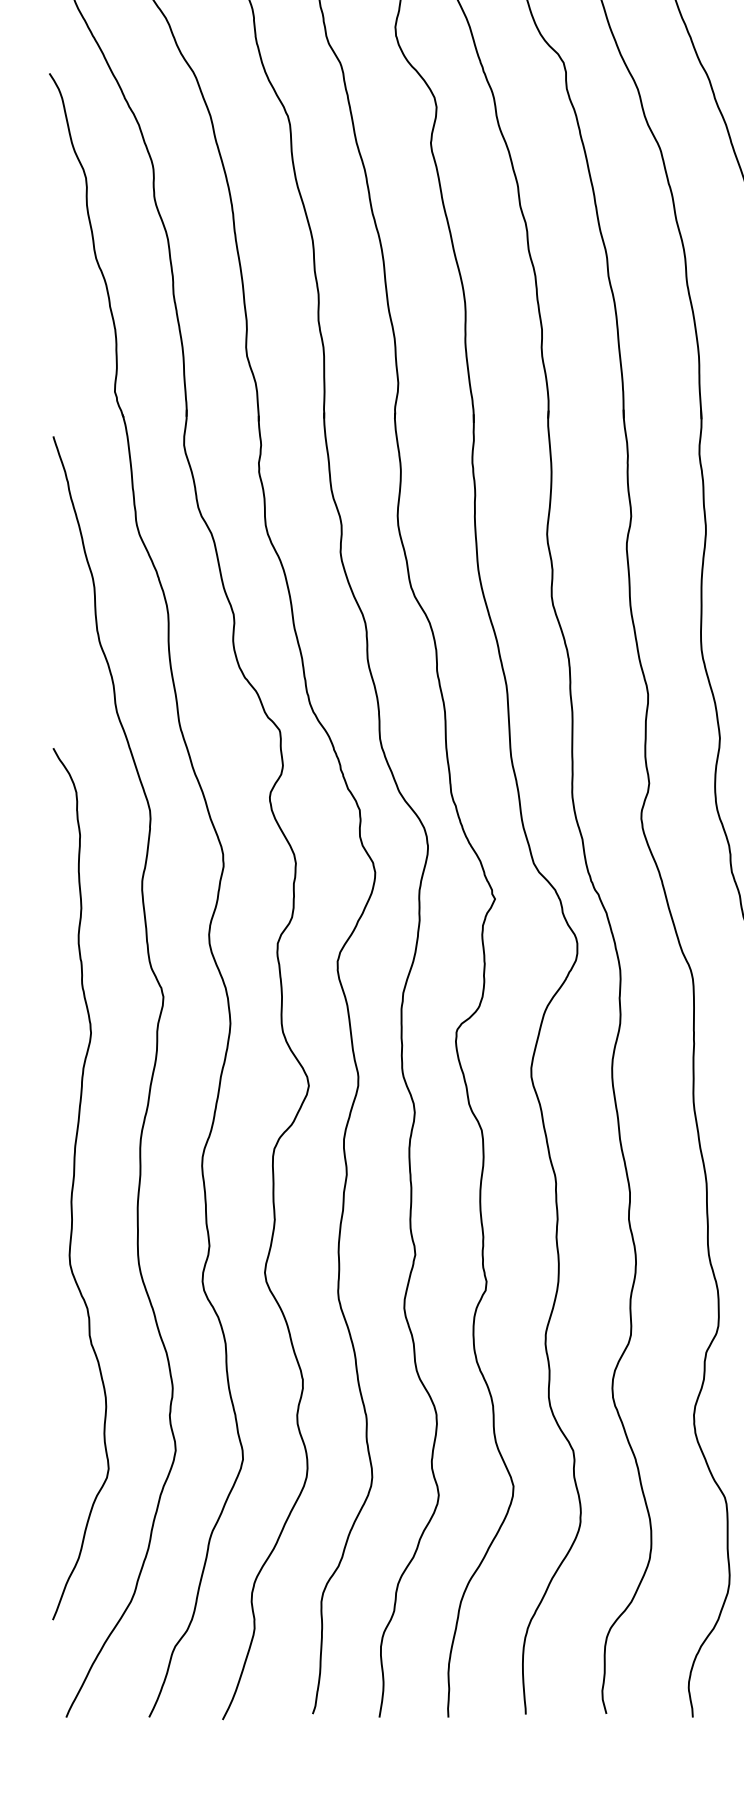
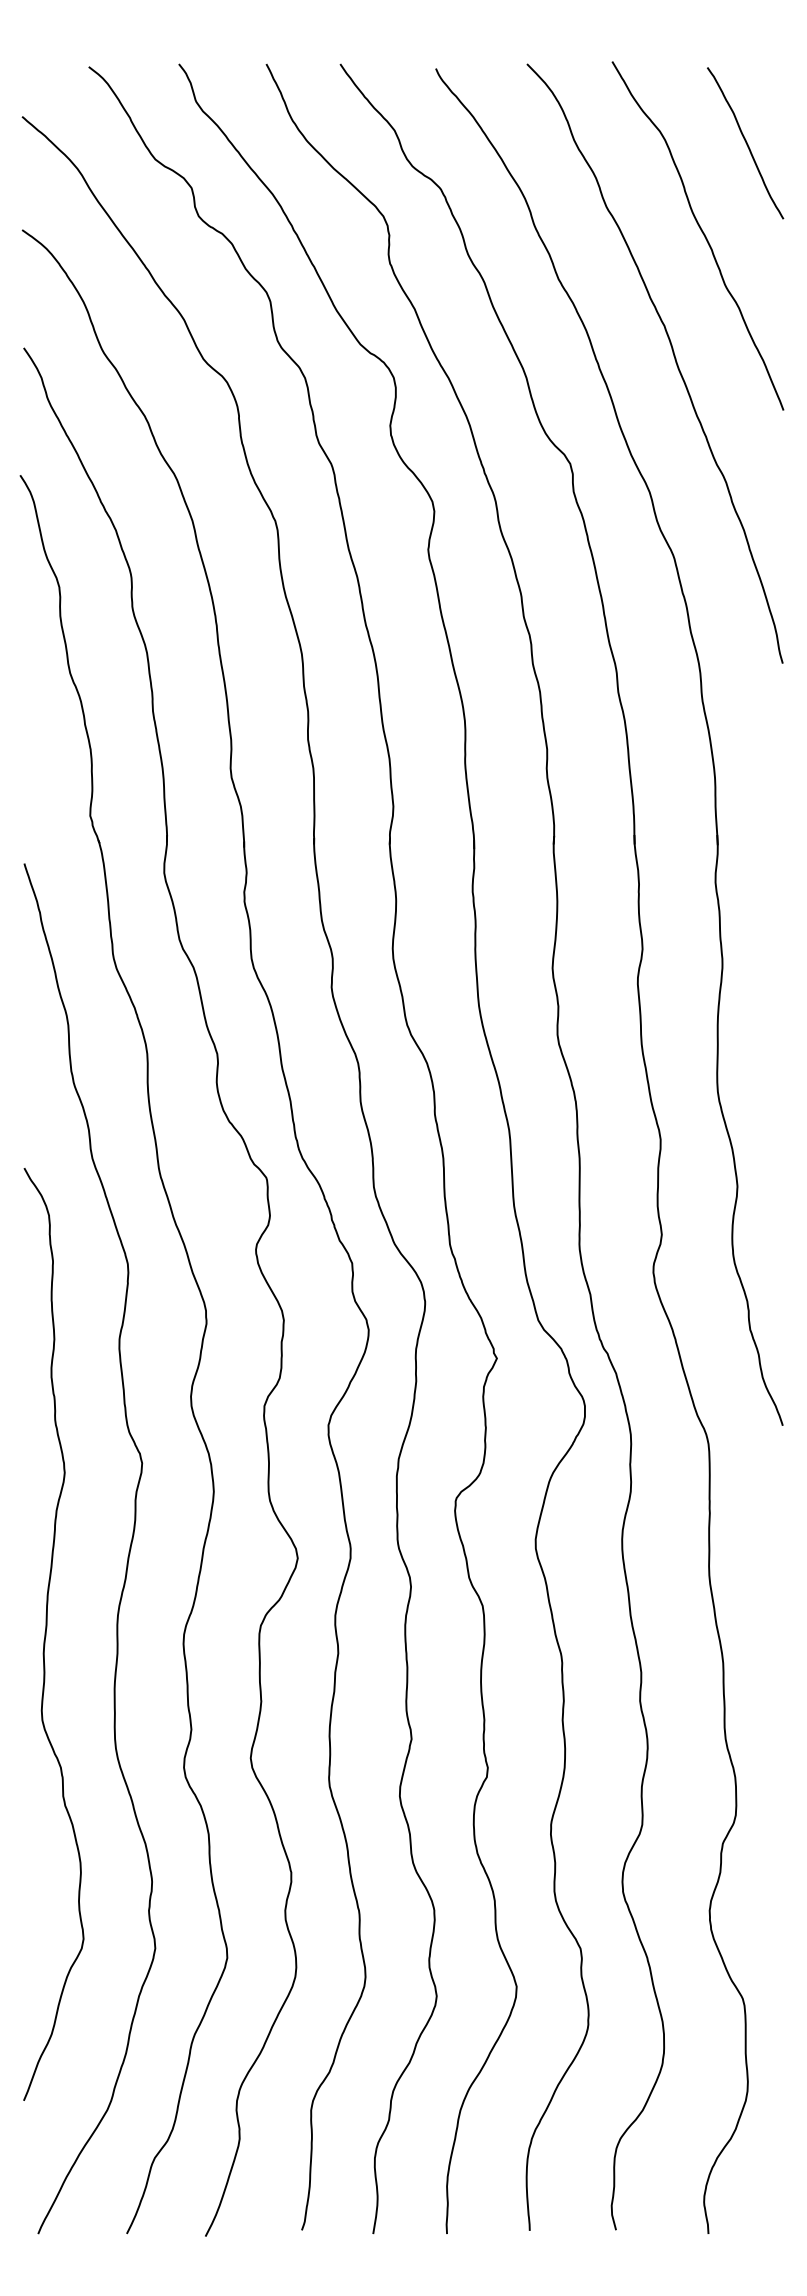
curve: (74, 1184) -> (46, 1634), moved

